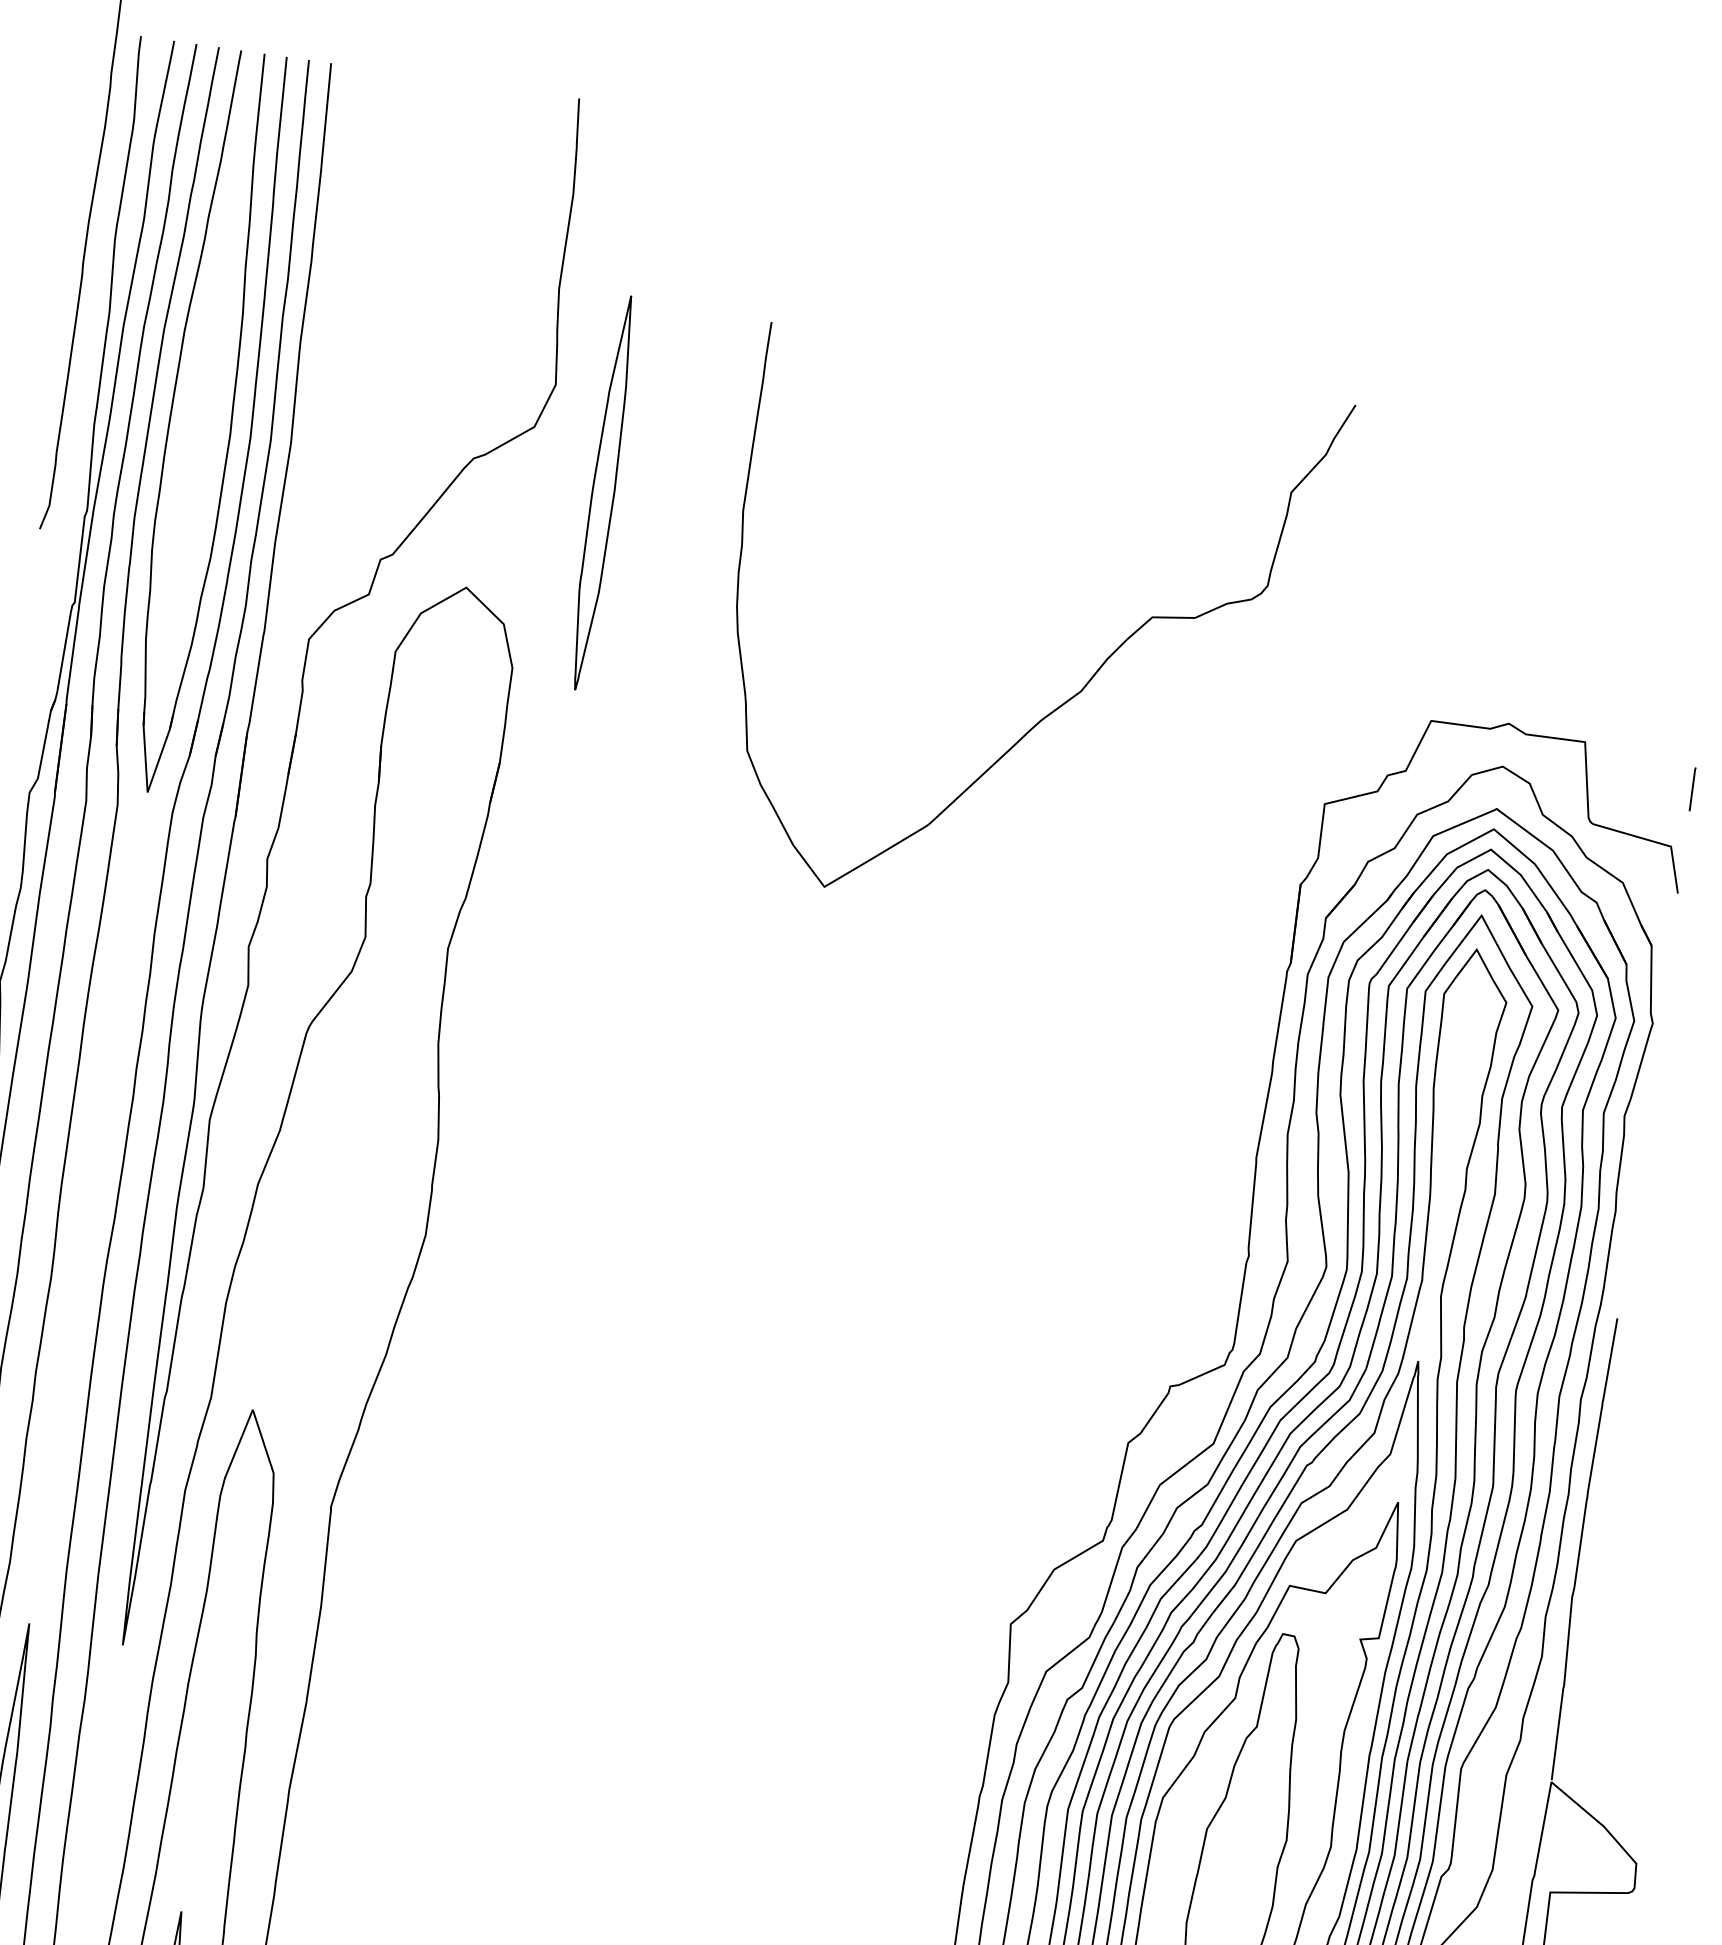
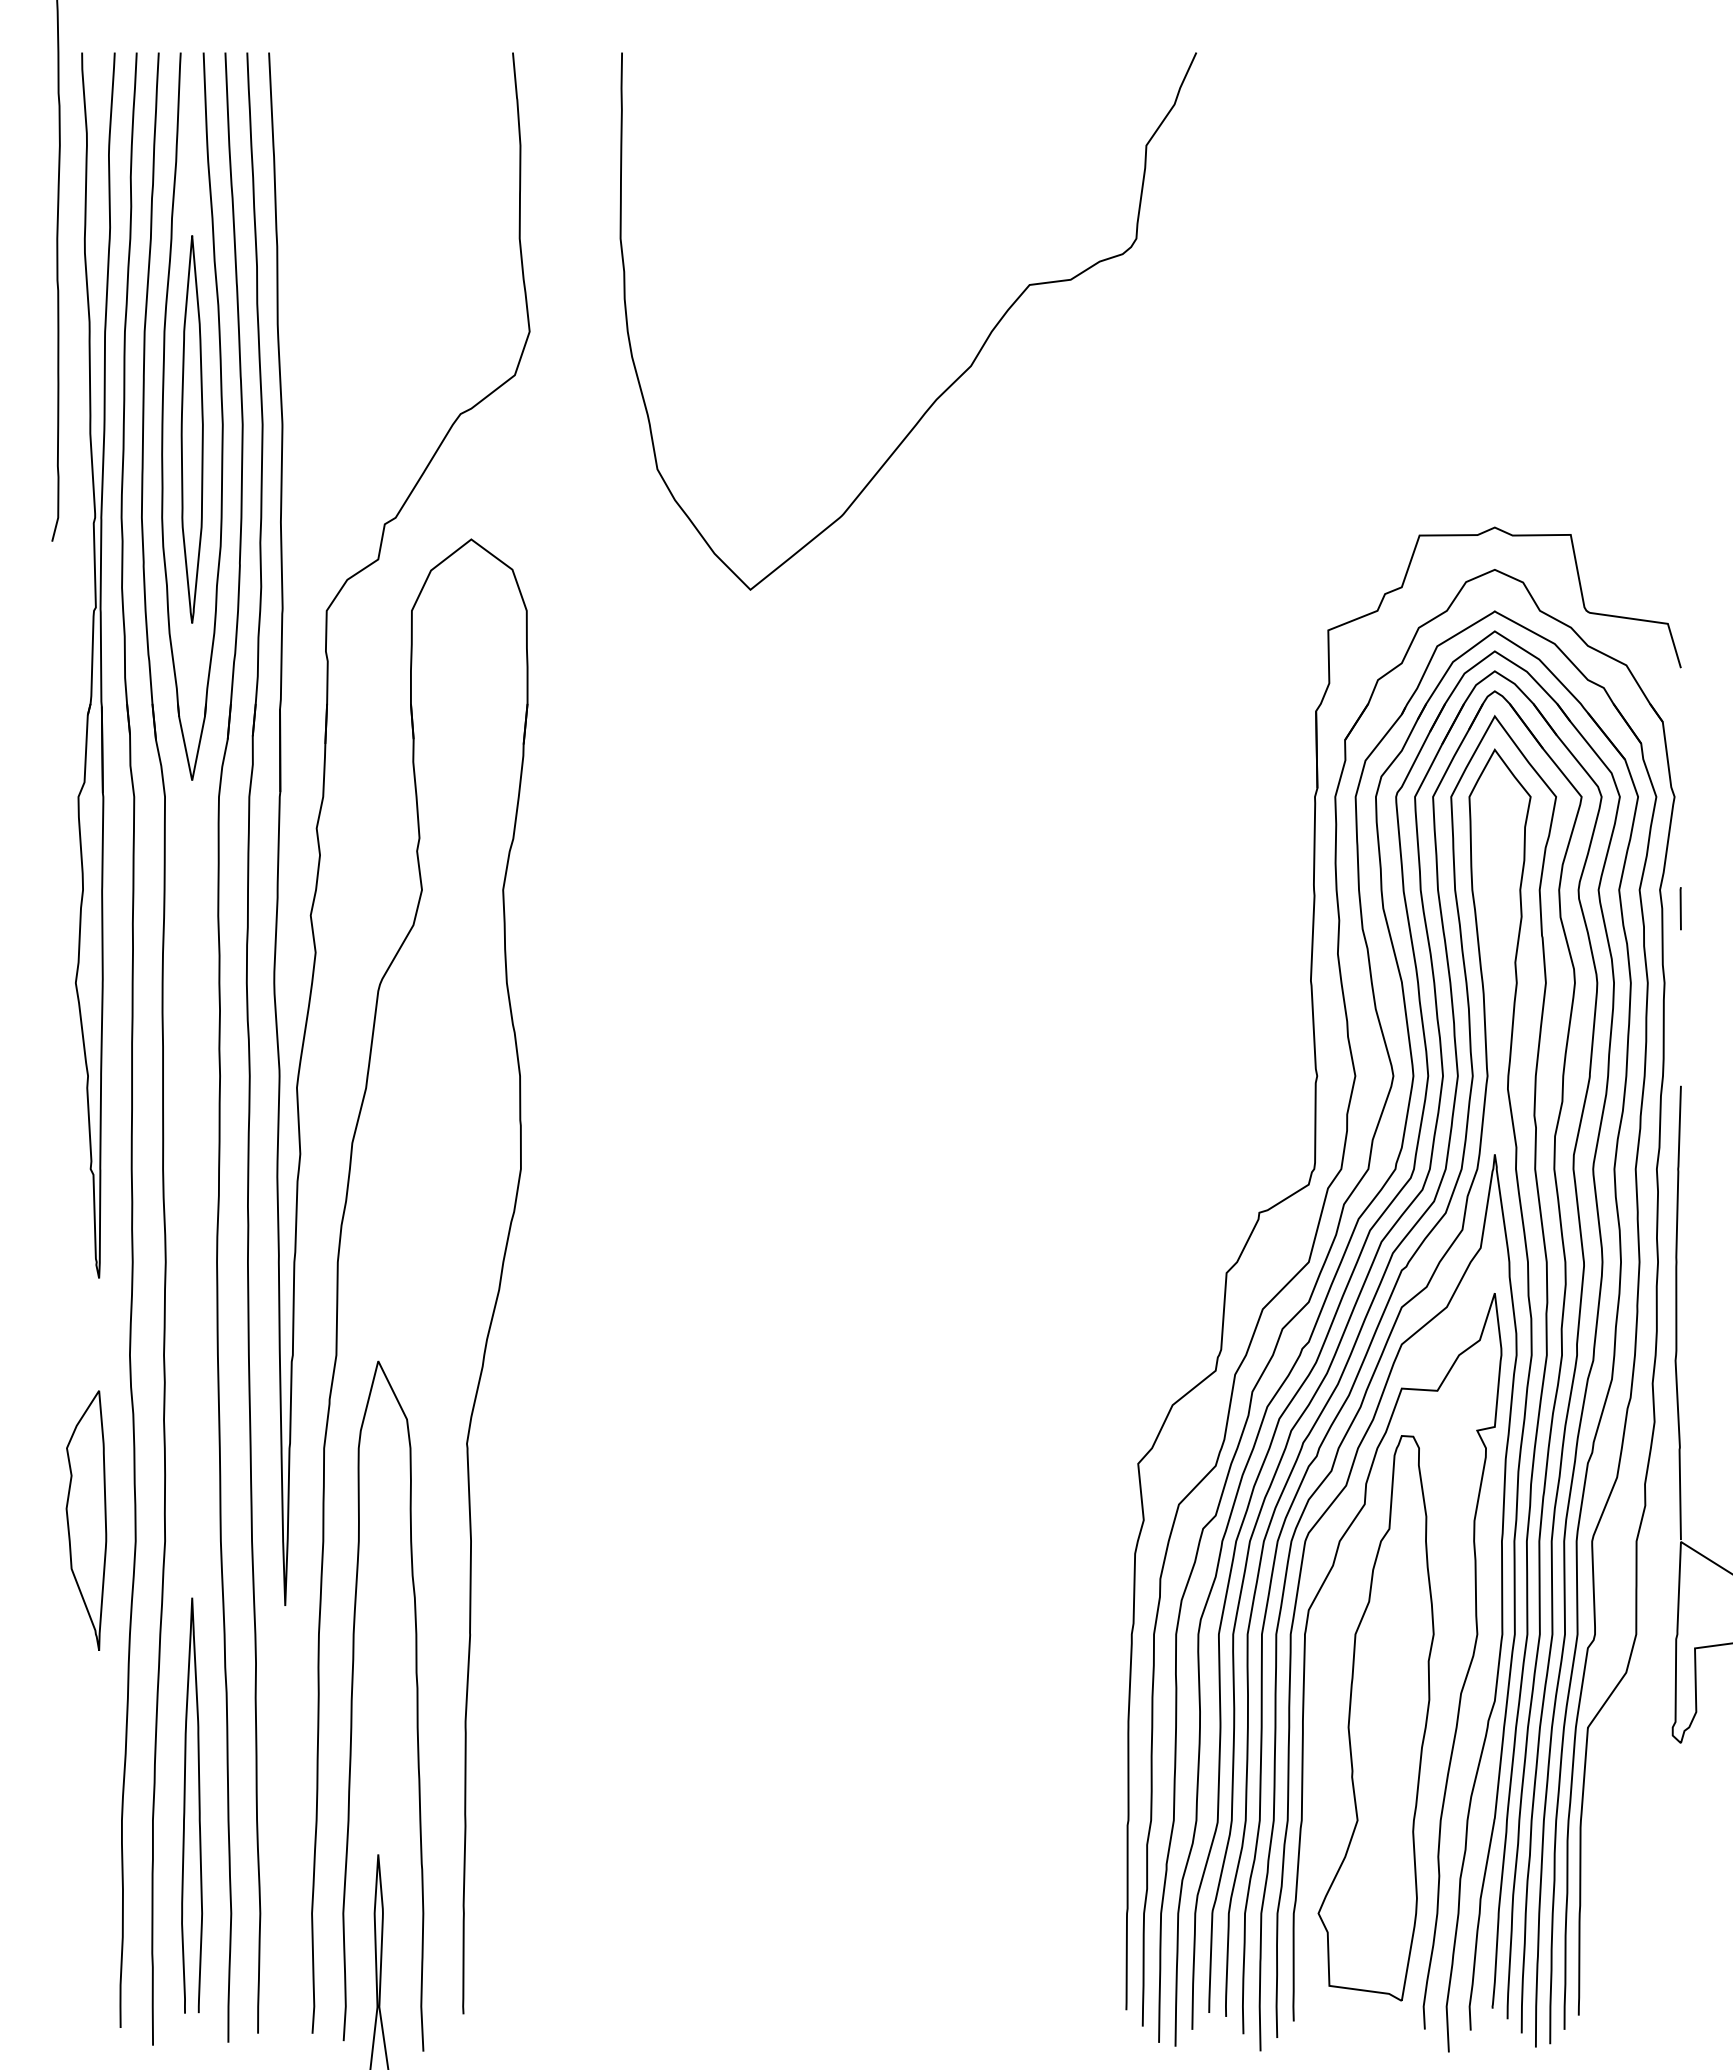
part: (602, 492) -> (191, 429), moved
curve: (1068, 699) -> (959, 375), moved
line: (1692, 789) -> (1680, 908), moved

